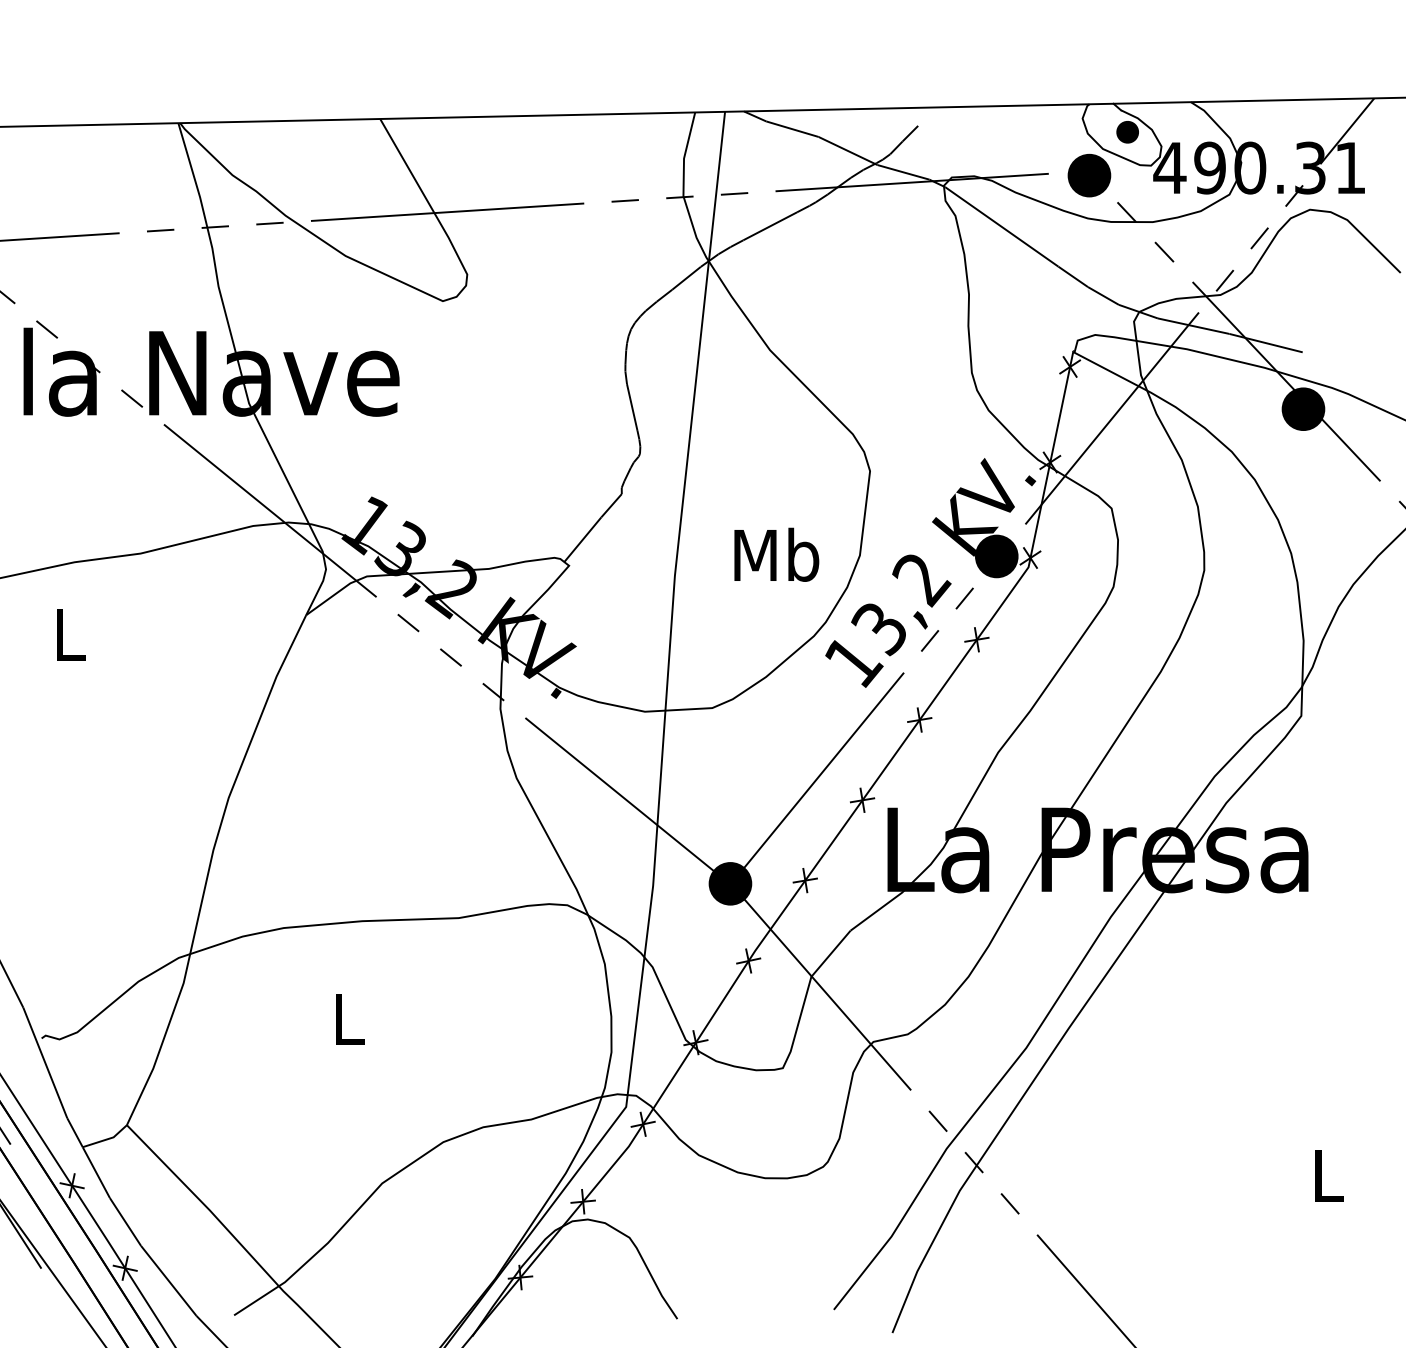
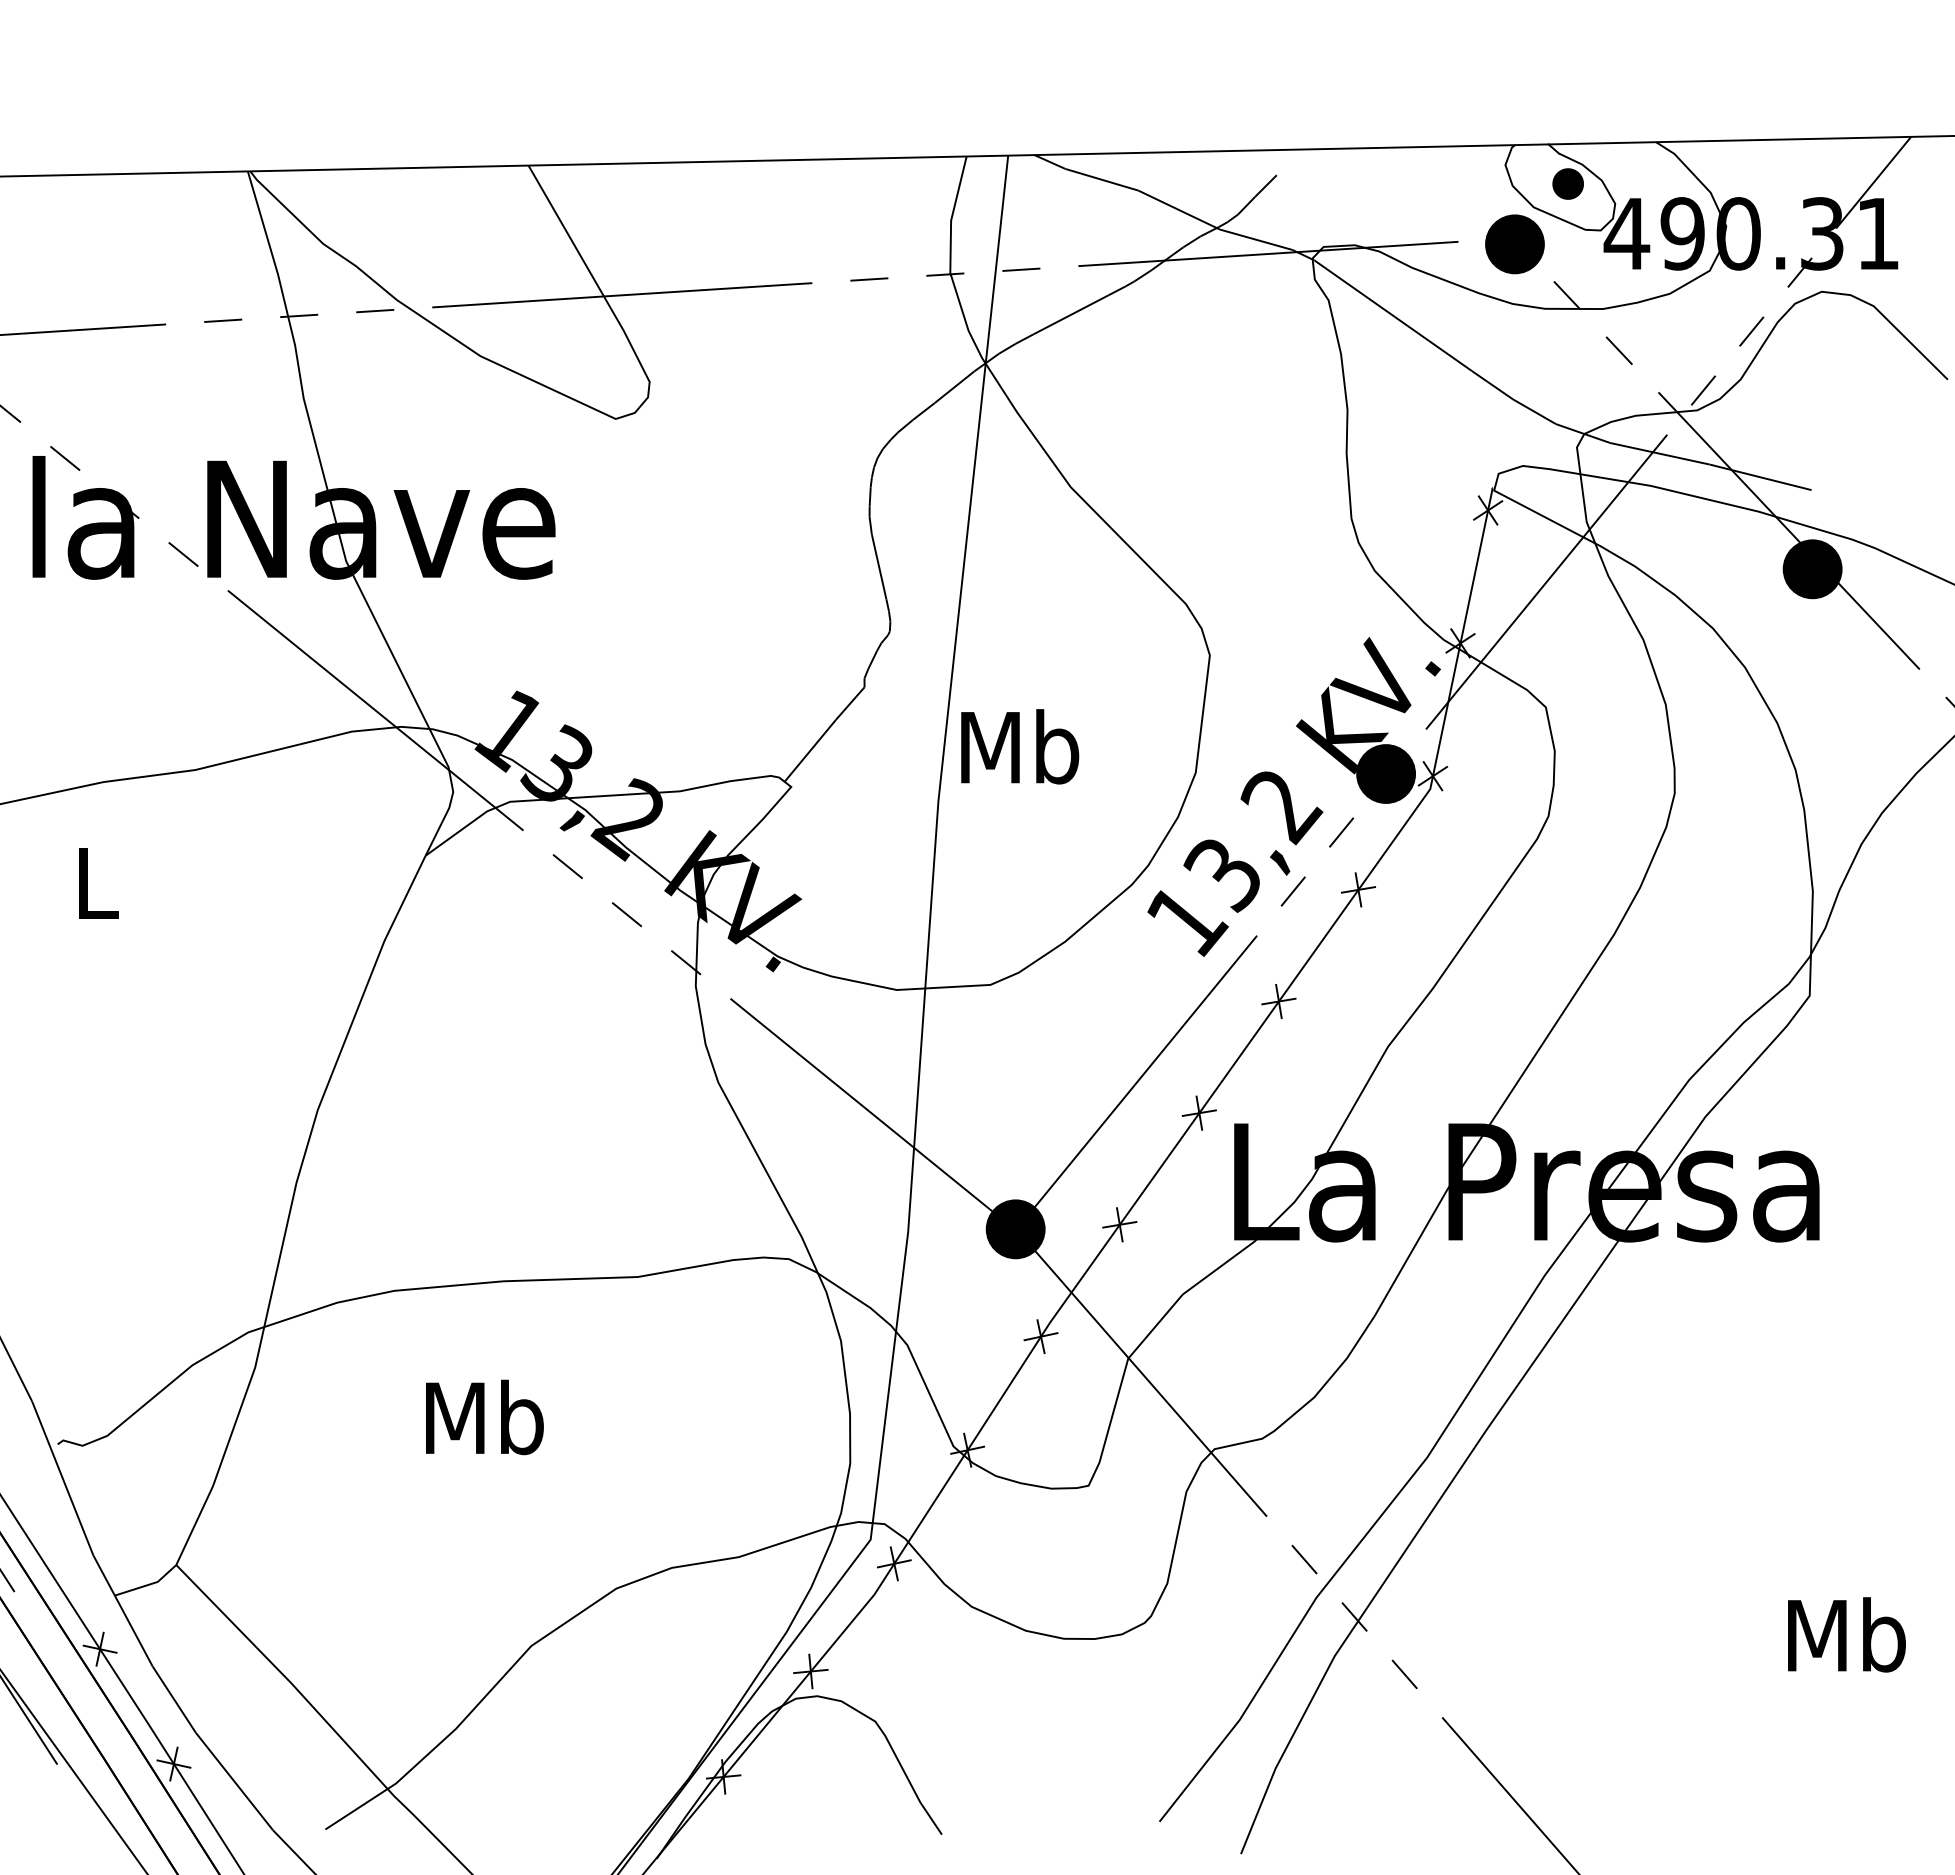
text: (777, 554) -> (1020, 746), moved
text: (348, 1019) -> (484, 1417), L -> Mb
text: (1327, 1175) -> (1846, 1634), L -> Mb

